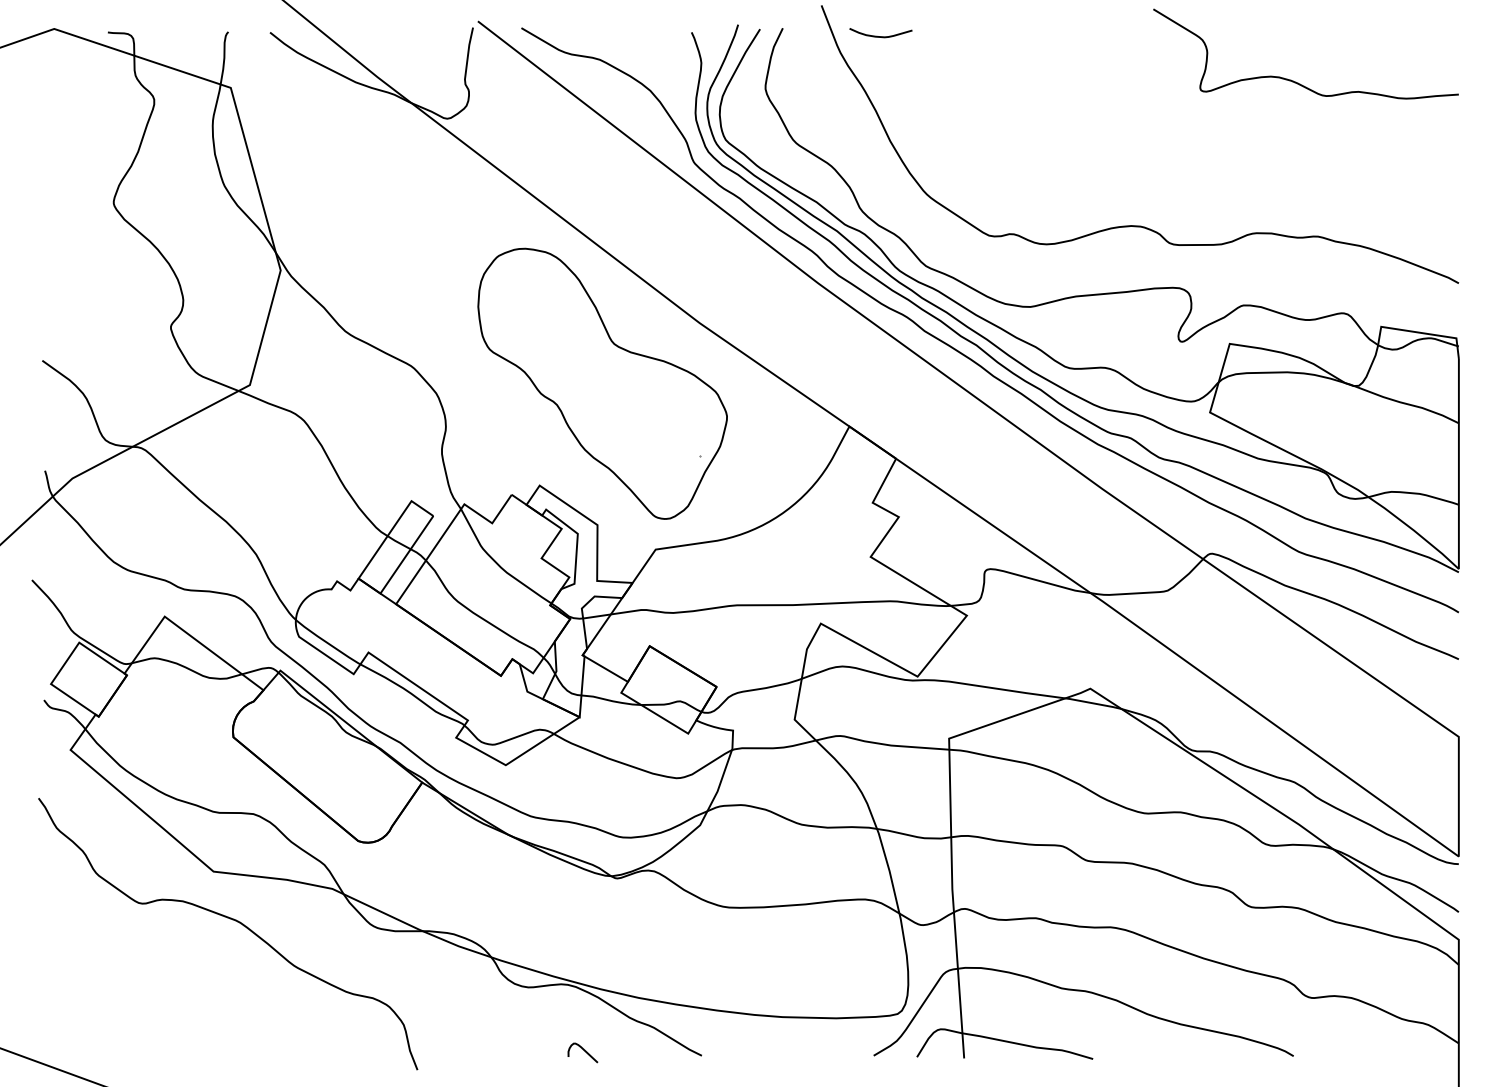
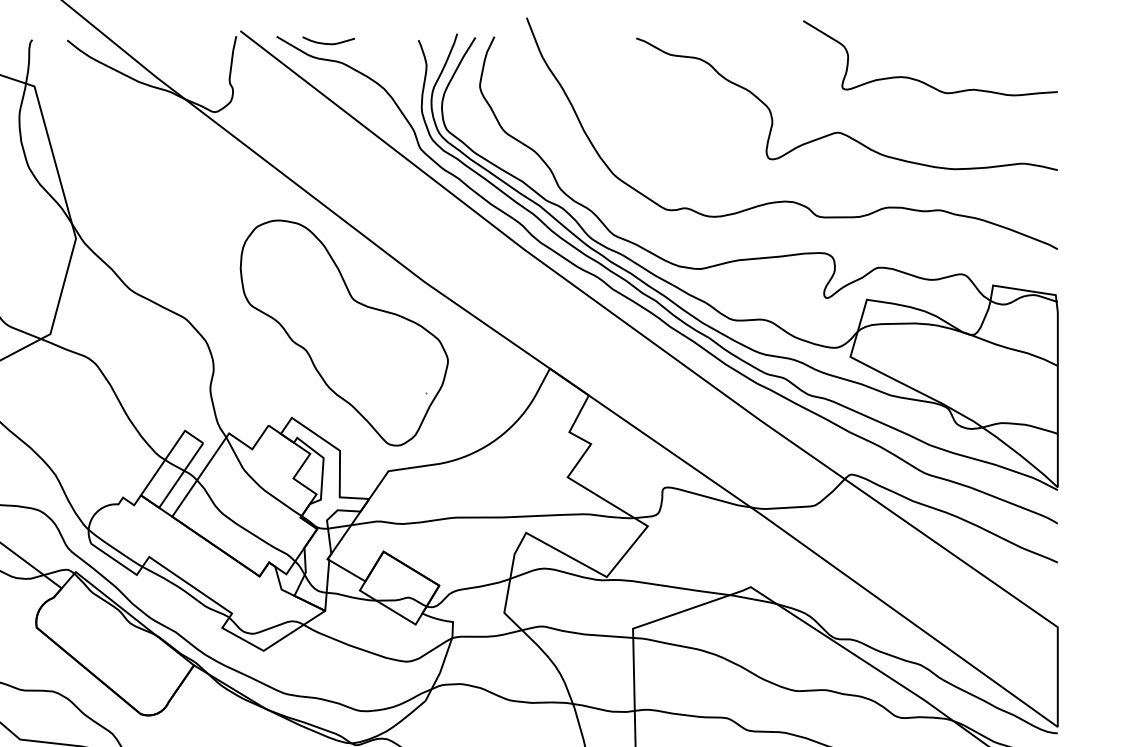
curve: (880, 36) -> (328, 43), moved
curve: (1197, 142) -> (840, 131), added

